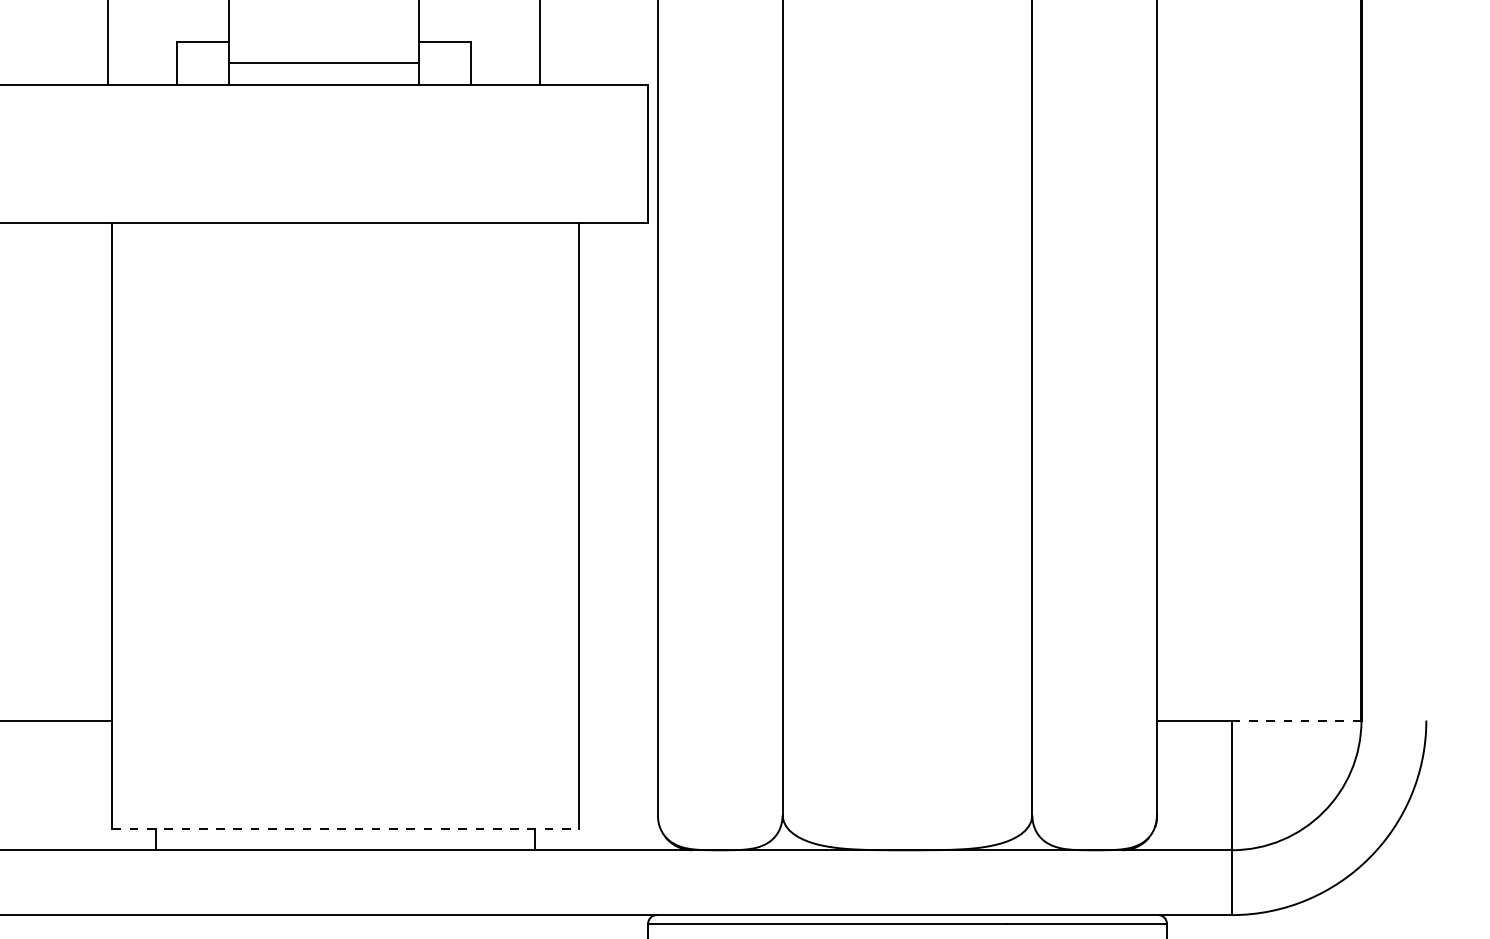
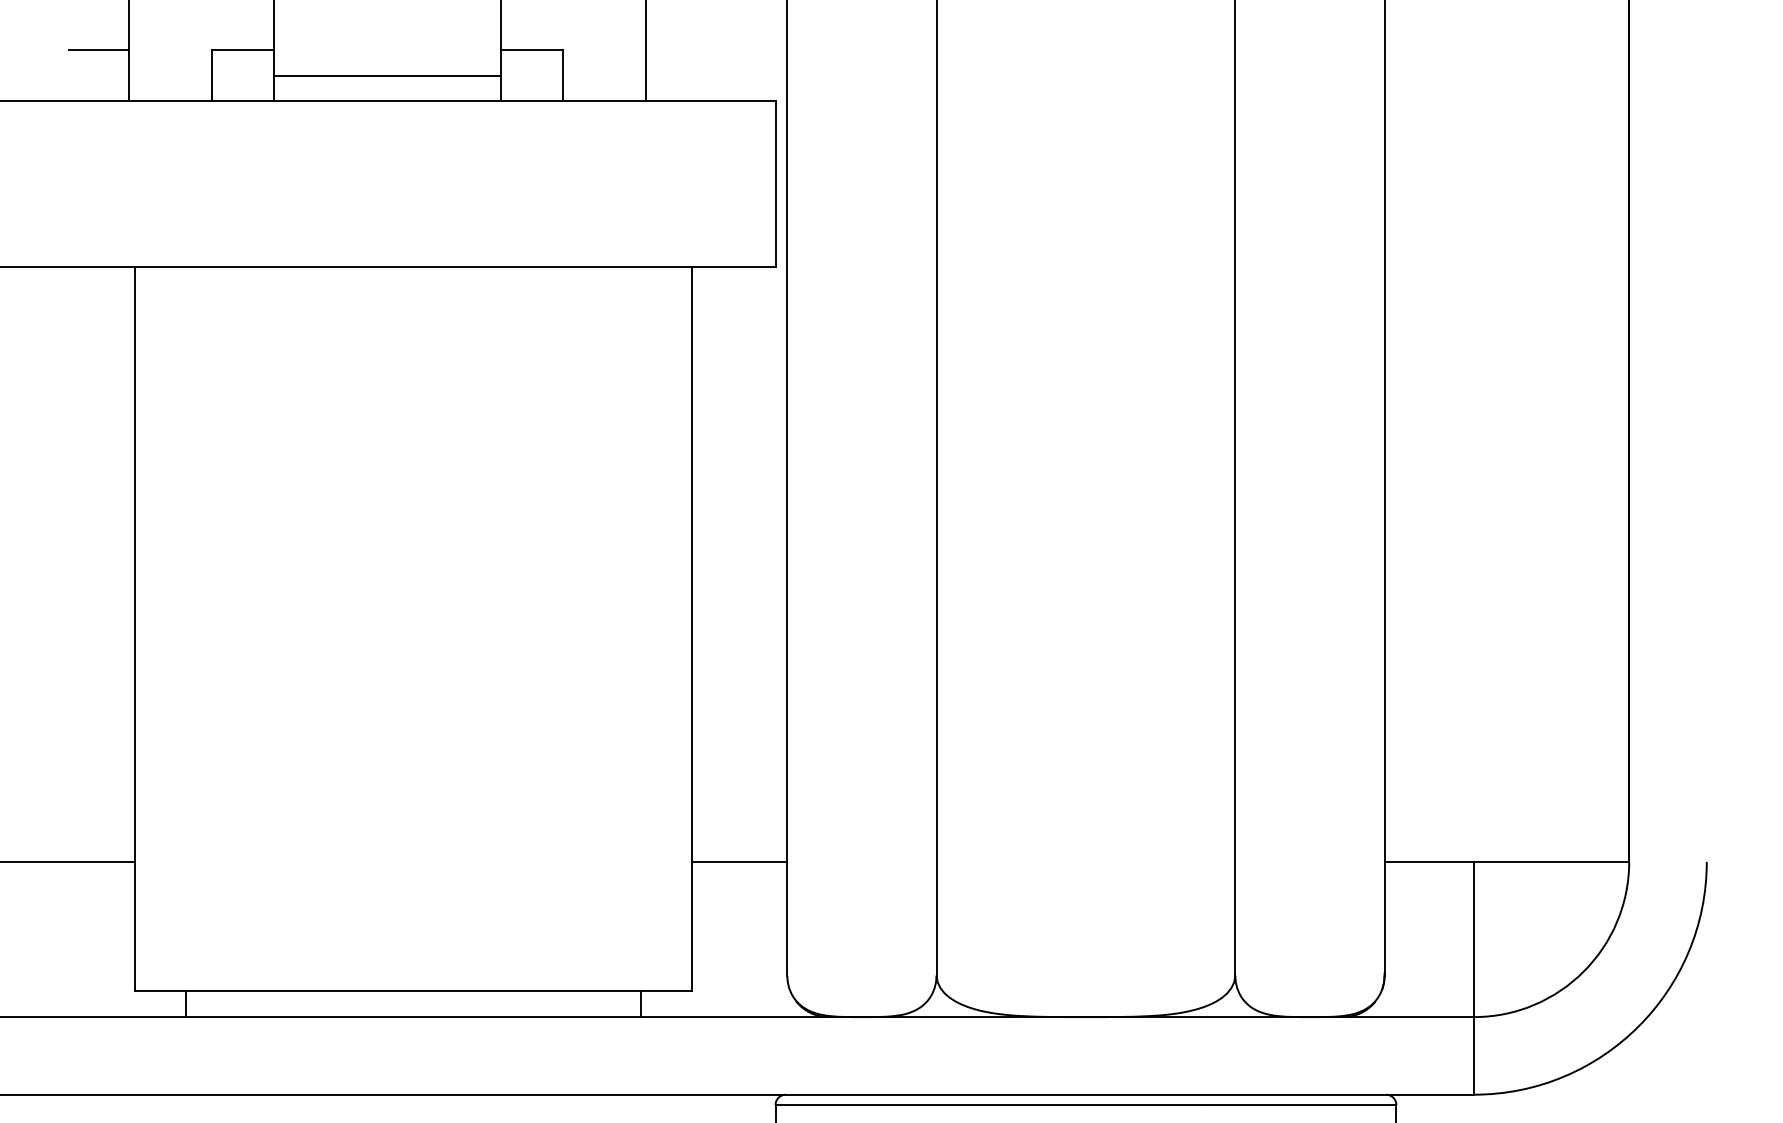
line: (82, 41) -> (98, 49), added
line: (617, 720) -> (739, 861), added
line: (1295, 720) -> (1550, 861), dashed -> solid
line: (345, 828) -> (413, 991), dashed -> solid

